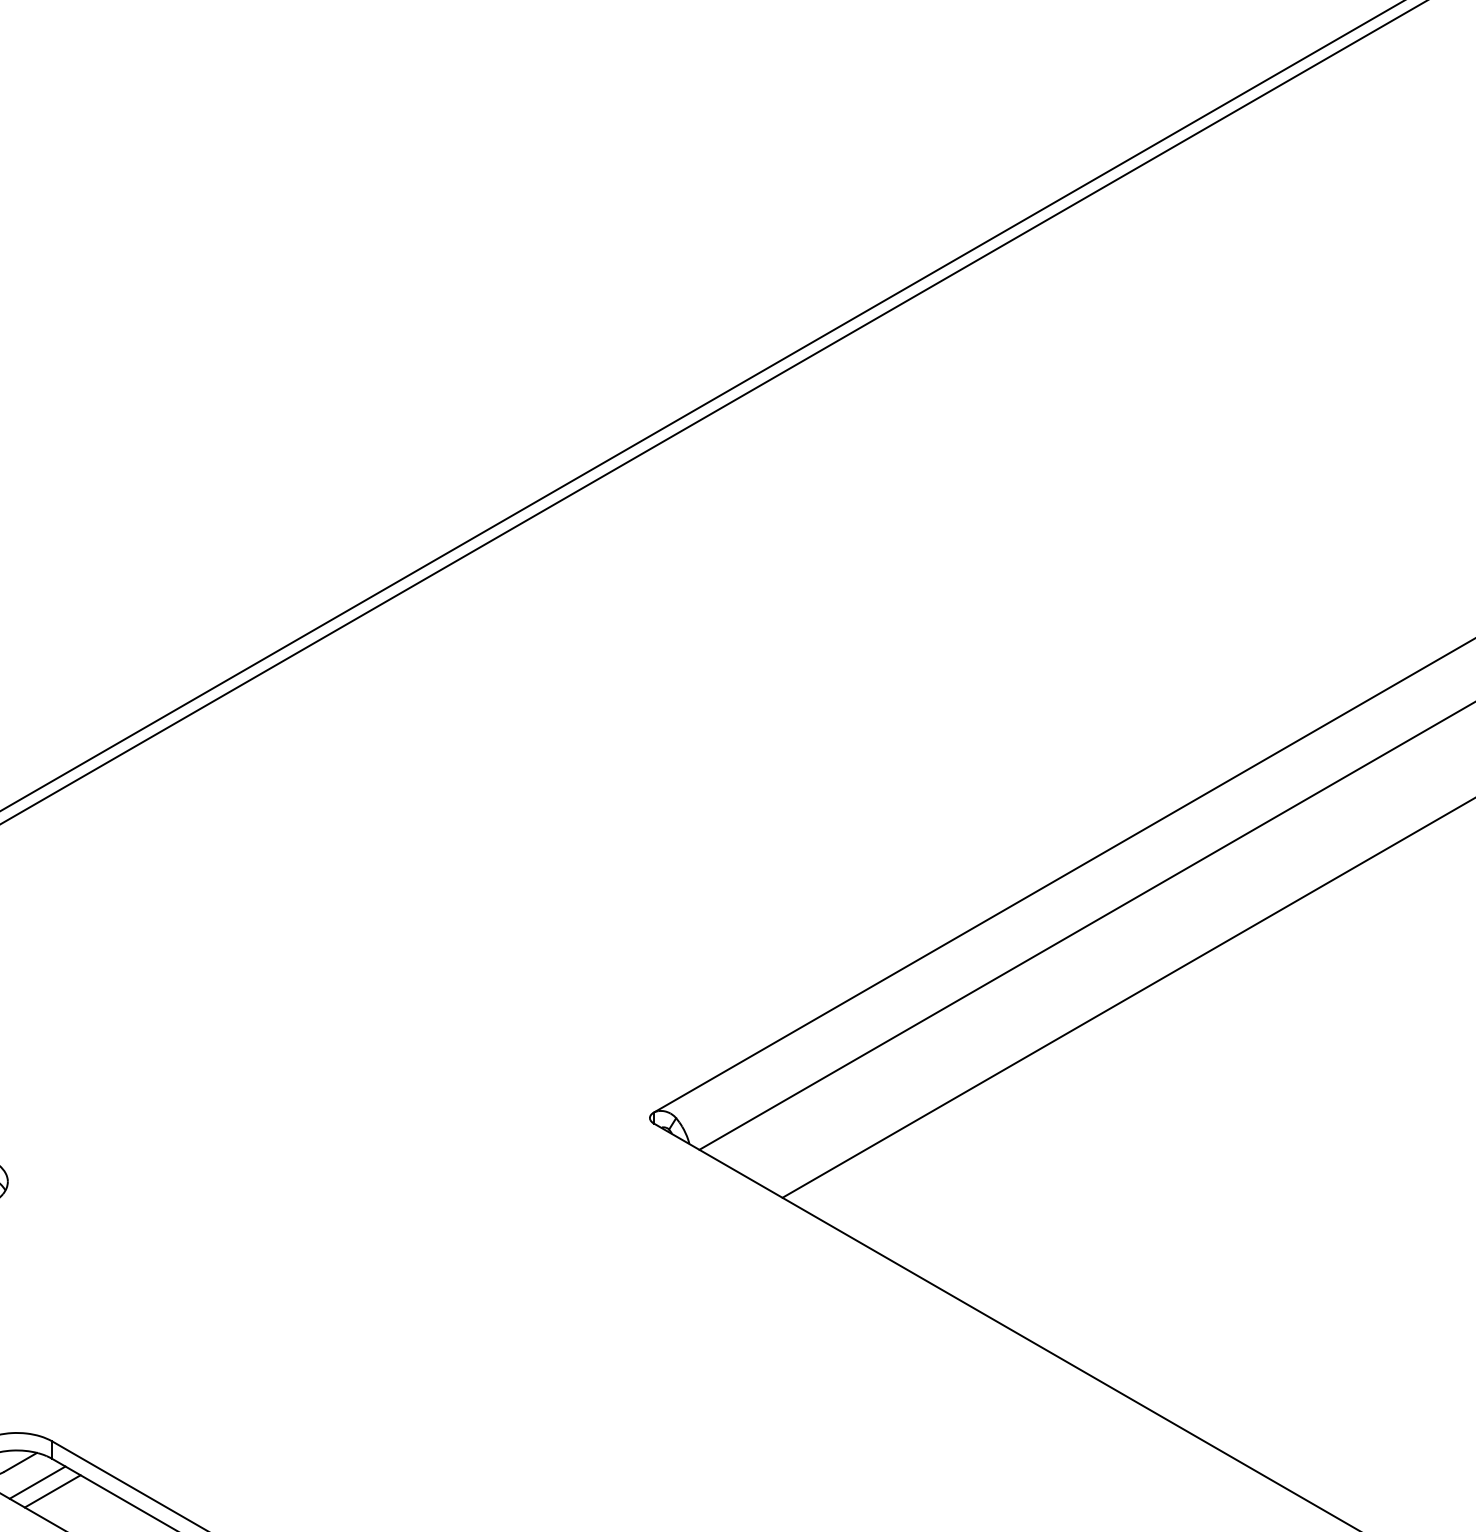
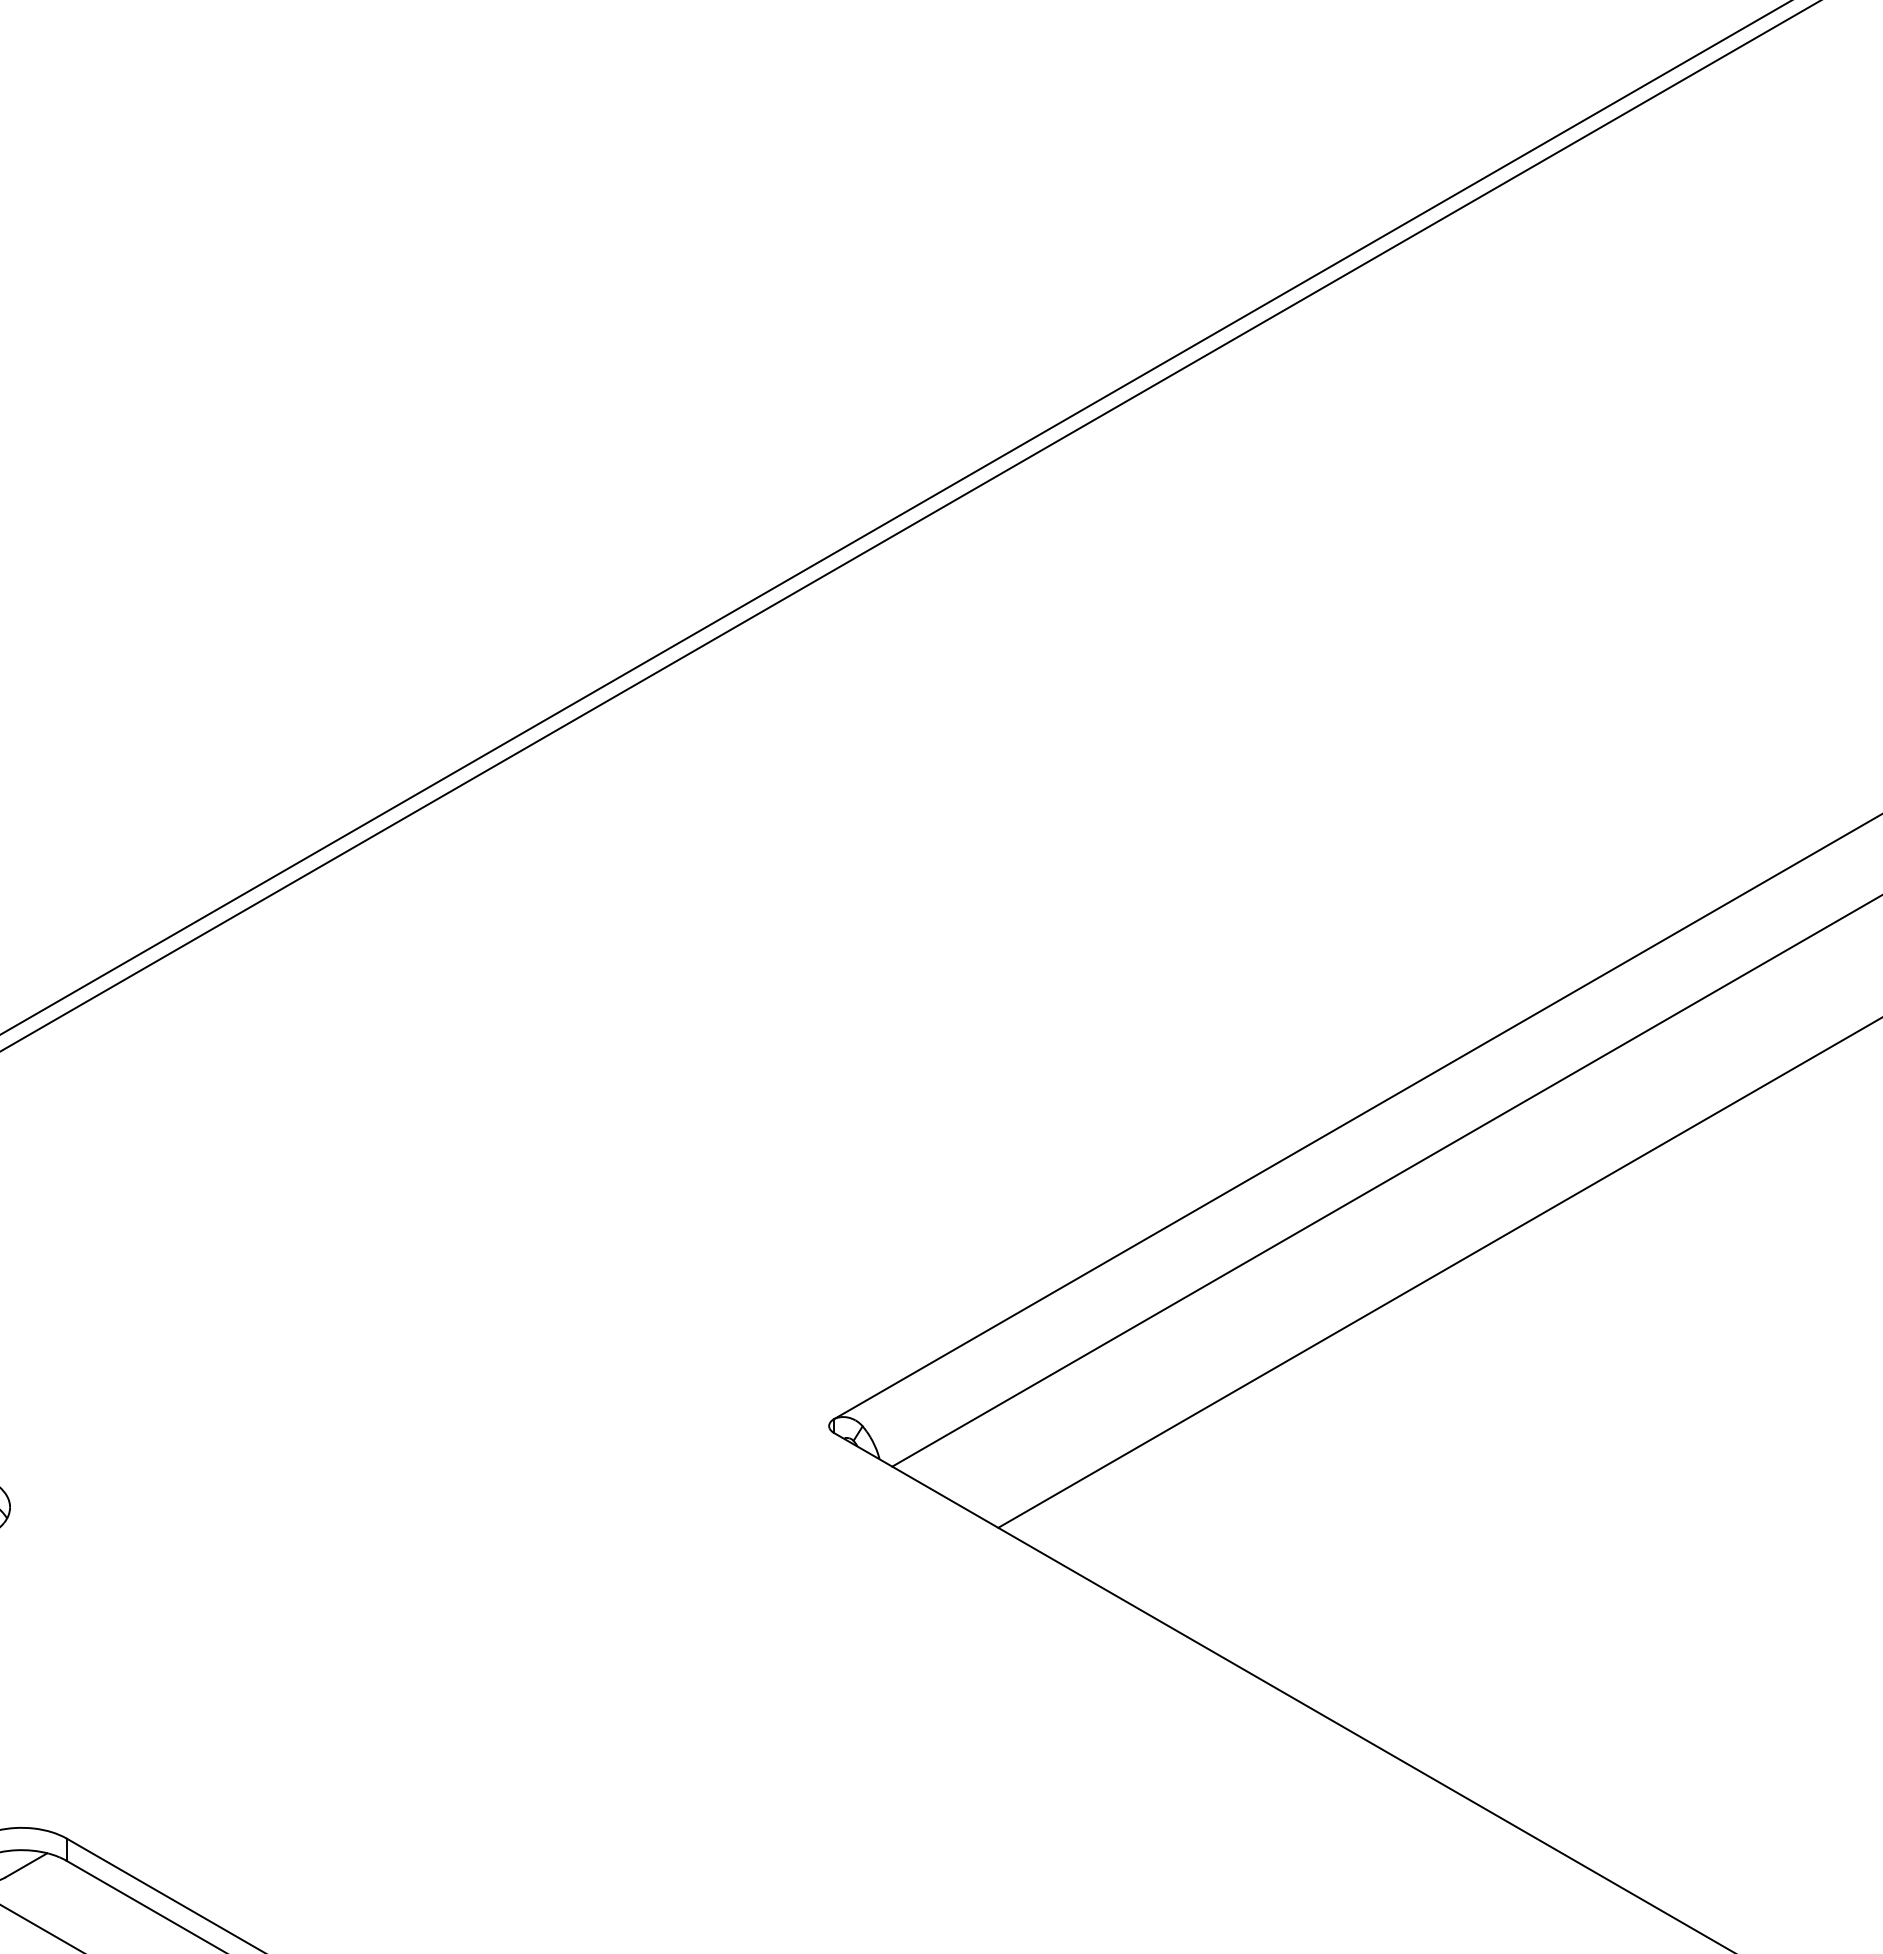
line: (37, 1482) -> (47, 1890), removed
line: (52, 1490) -> (66, 1901), removed

